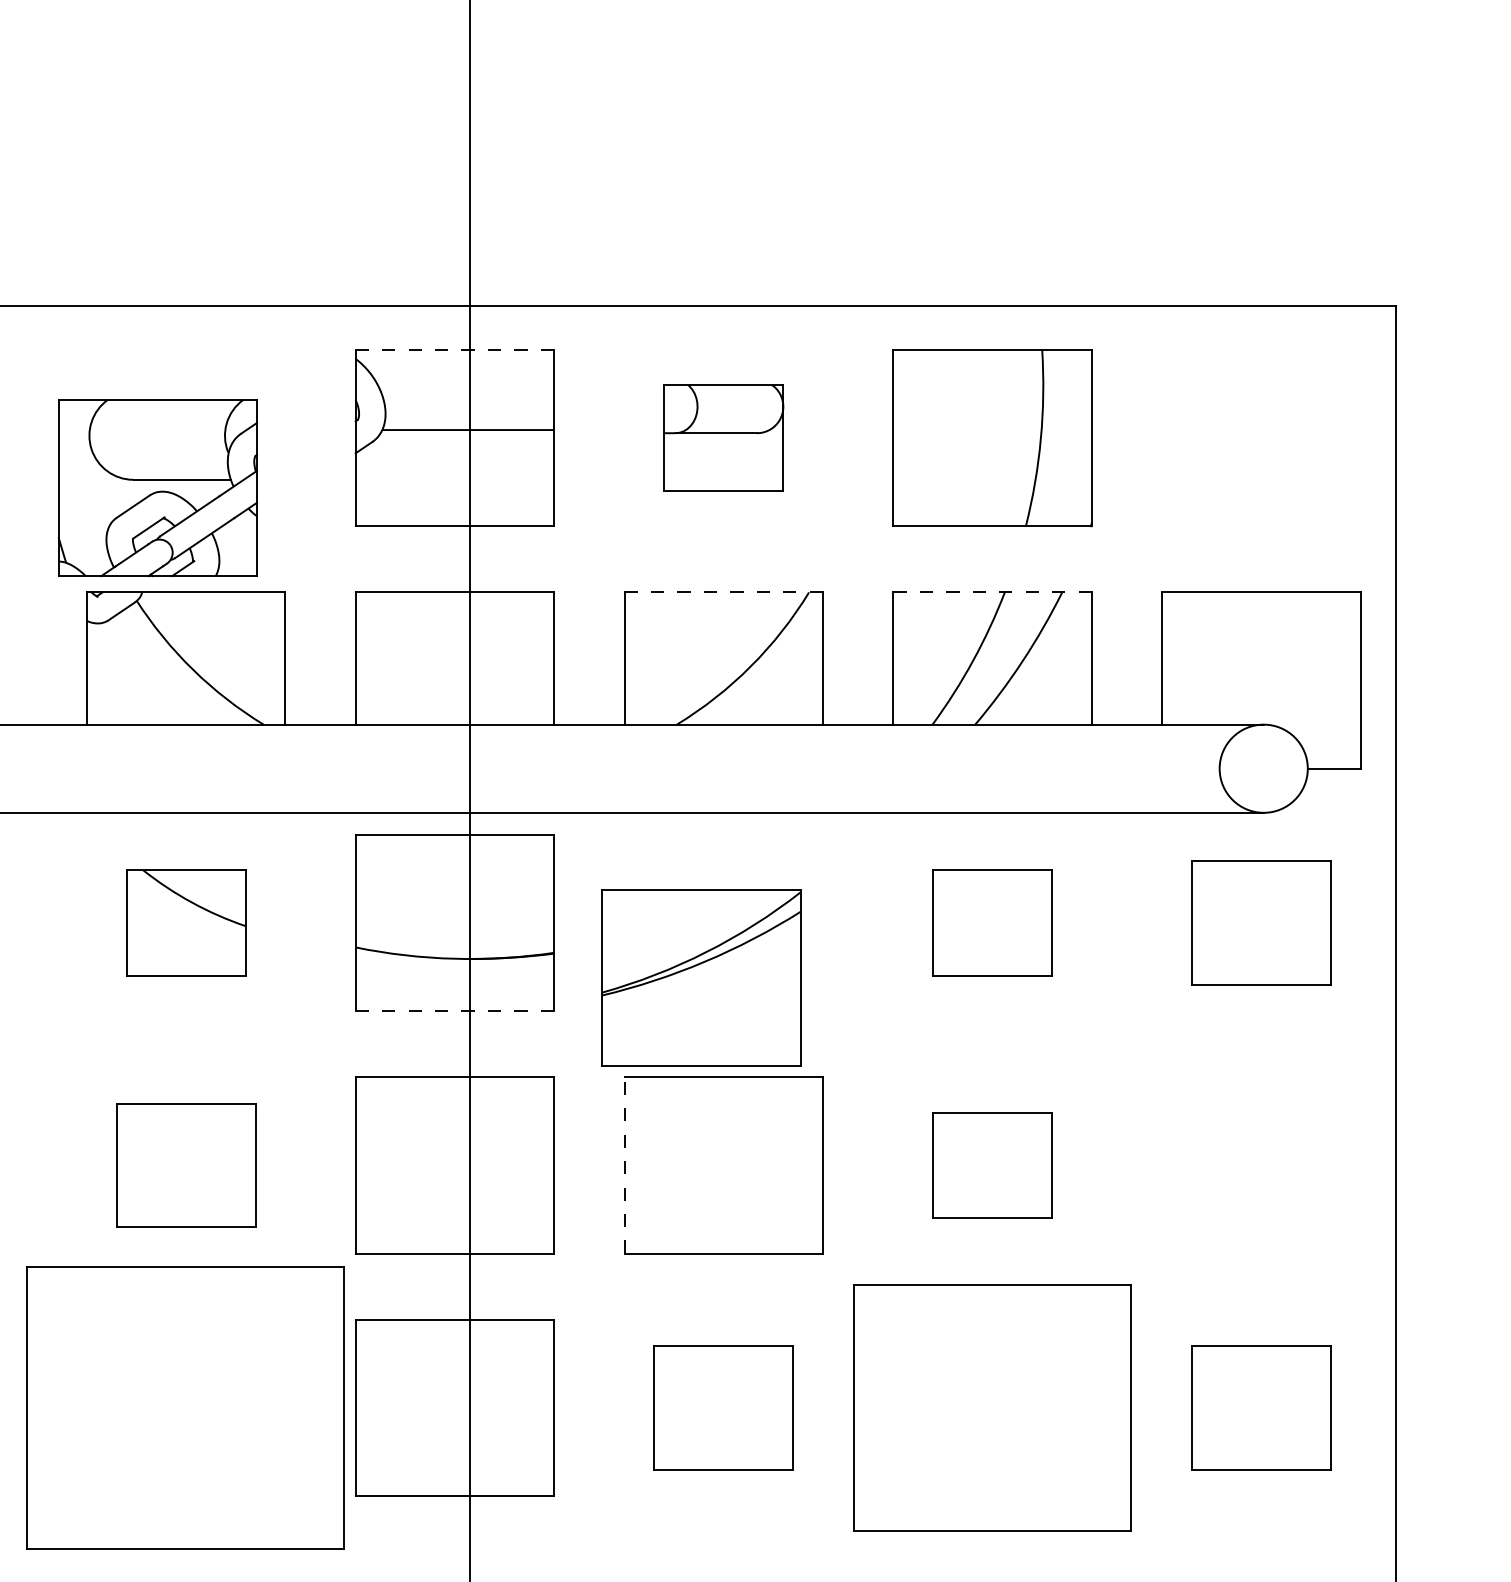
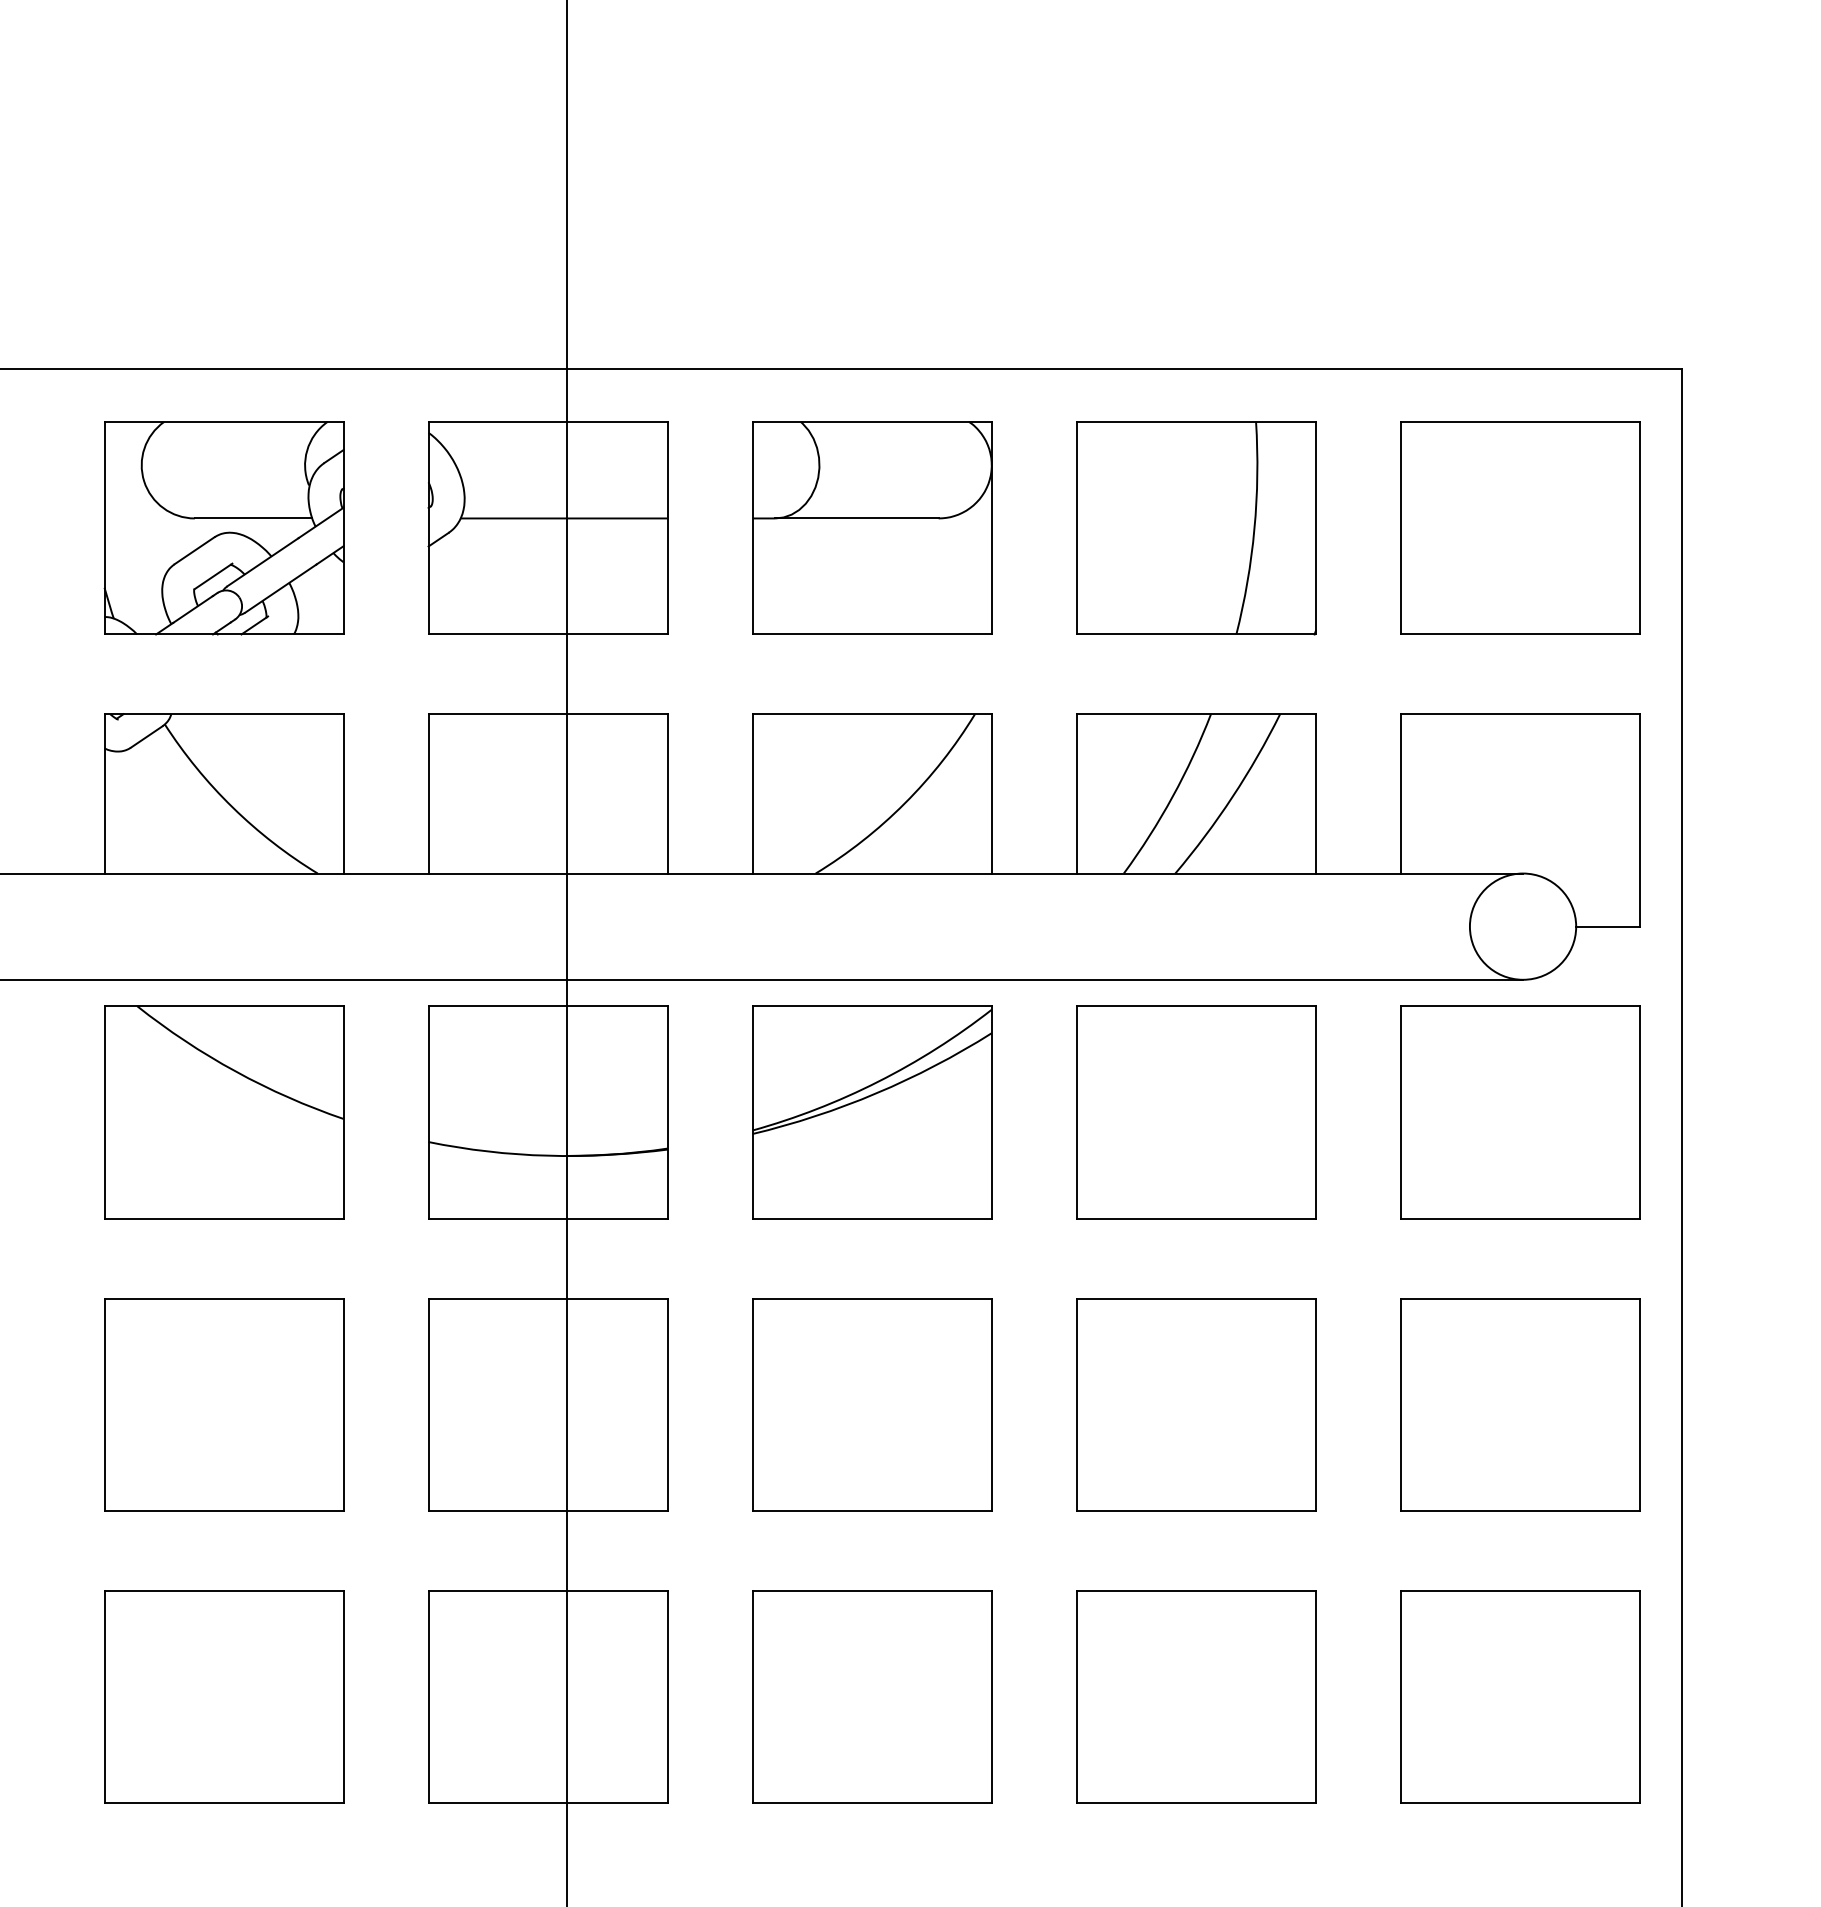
line: (455, 349) -> (548, 421), dashed -> solid
part: (723, 437) -> (872, 527), size x1.67
part: (1261, 437) -> (1520, 527), added
part: (157, 488) -> (223, 528), moved
line: (723, 592) -> (872, 714), dashed -> solid
line: (992, 592) -> (1196, 714), dashed -> solid
part: (186, 922) -> (224, 1112), size x1.67
part: (992, 922) -> (1196, 1112), size x1.67
part: (1261, 922) -> (1520, 1112), size x1.43
part: (701, 977) -> (872, 1112), moved
line: (455, 1010) -> (548, 1218), dashed -> solid
part: (186, 1165) -> (224, 1404), size x1.43
line: (624, 1165) -> (752, 1404), dashed -> solid
part: (992, 1165) -> (1196, 1404), size x1.67
part: (1261, 1165) -> (1520, 1404), added
part: (186, 1407) -> (224, 1696), size x0.62
part: (723, 1407) -> (872, 1696), size x1.43
part: (992, 1407) -> (1196, 1696), size x0.71
part: (1261, 1407) -> (1520, 1696), size x1.43

